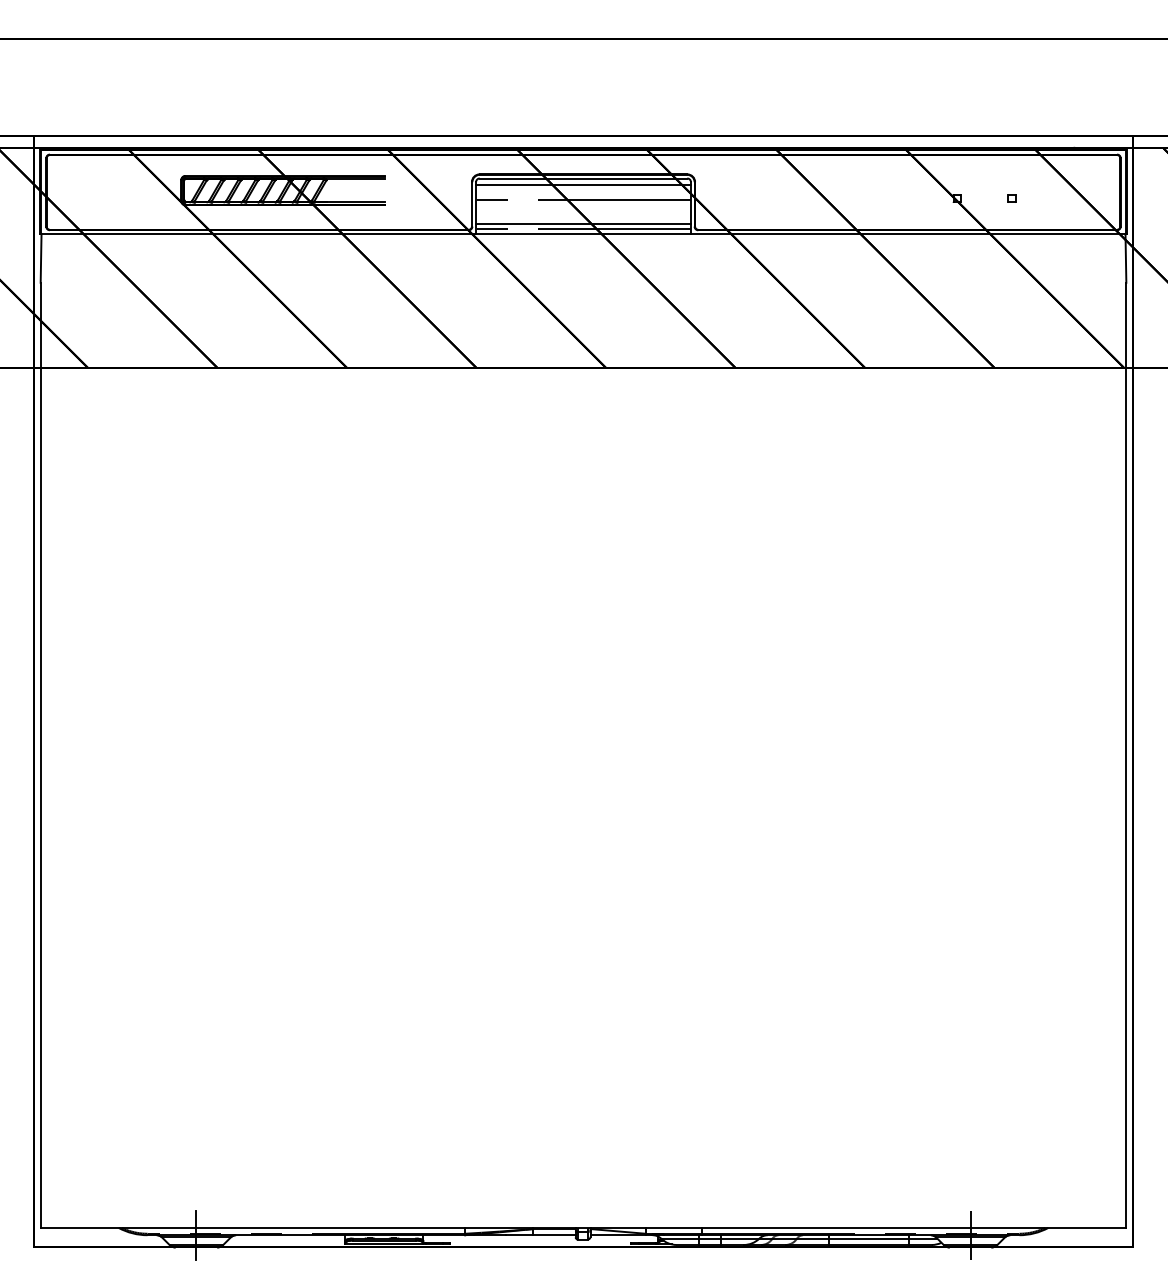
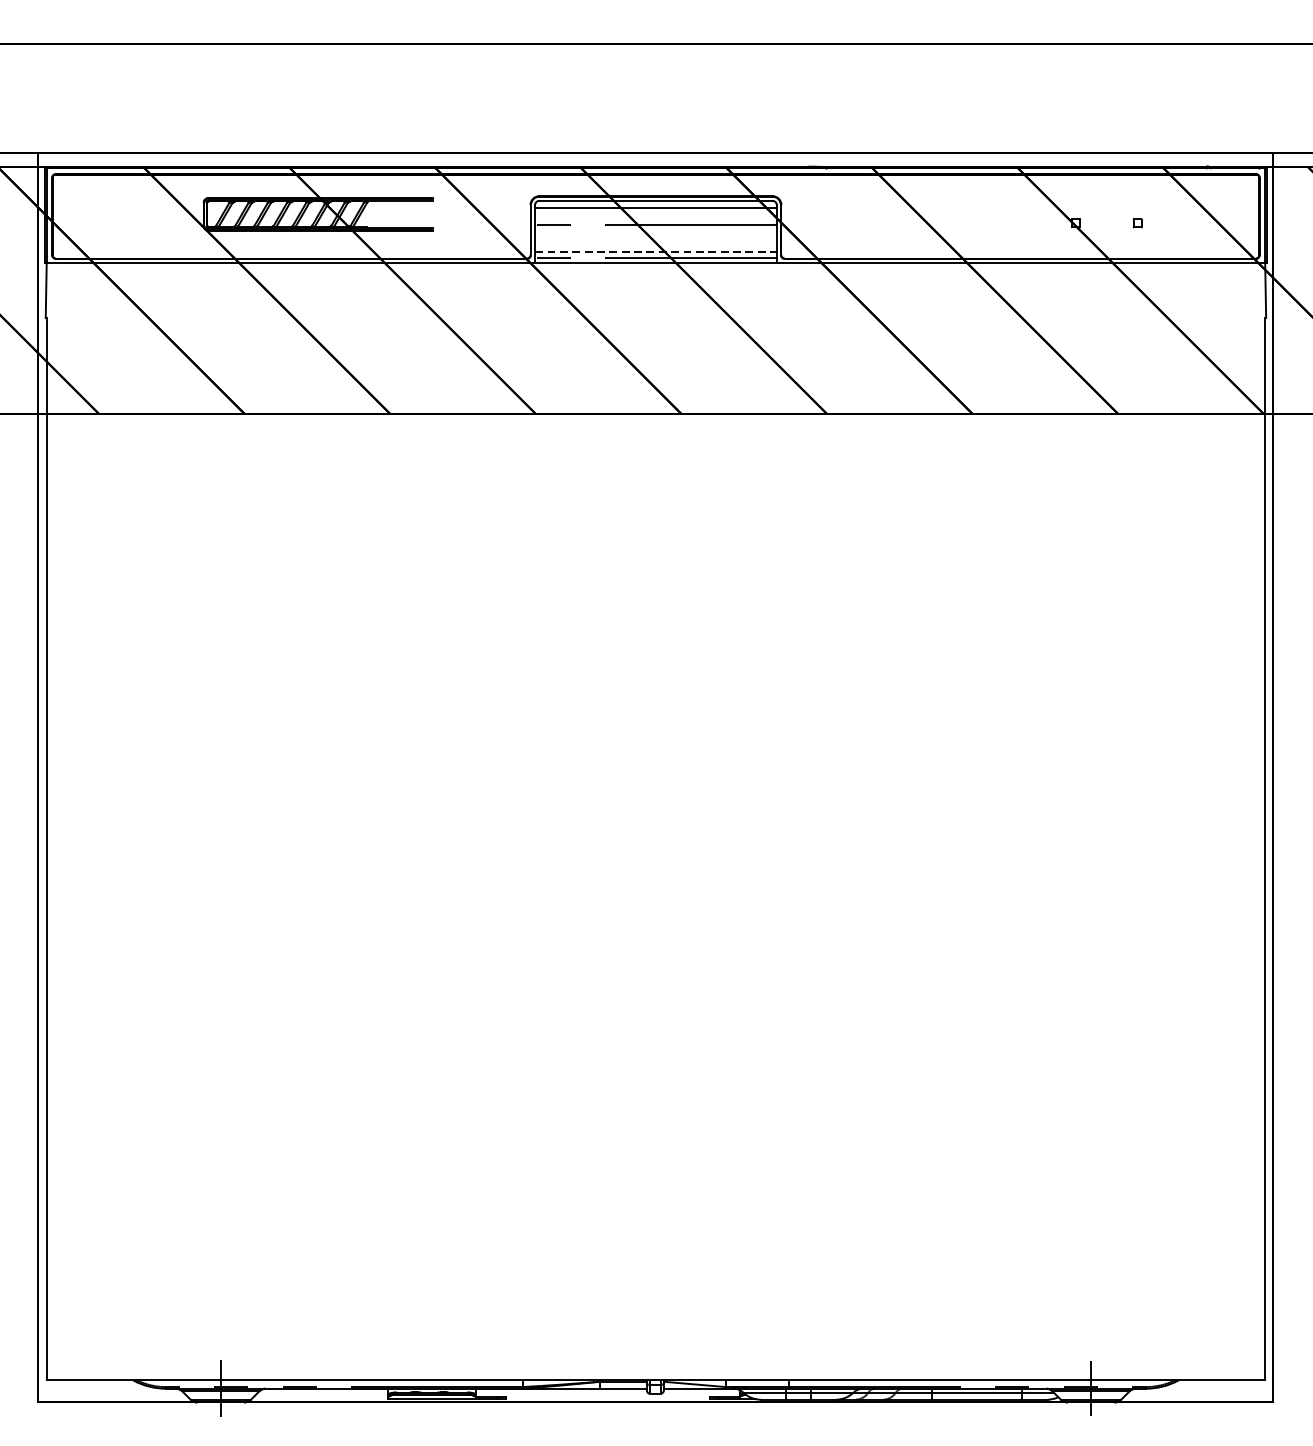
line: (584, 224) -> (657, 252), solid -> dashed

